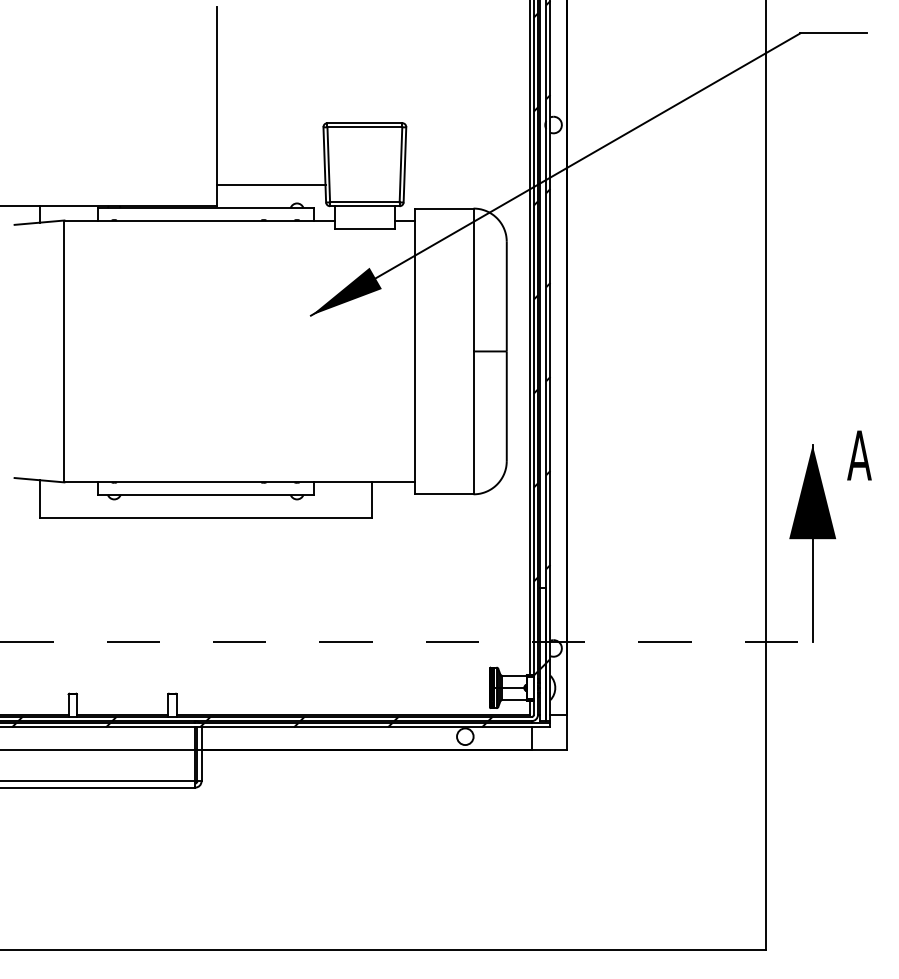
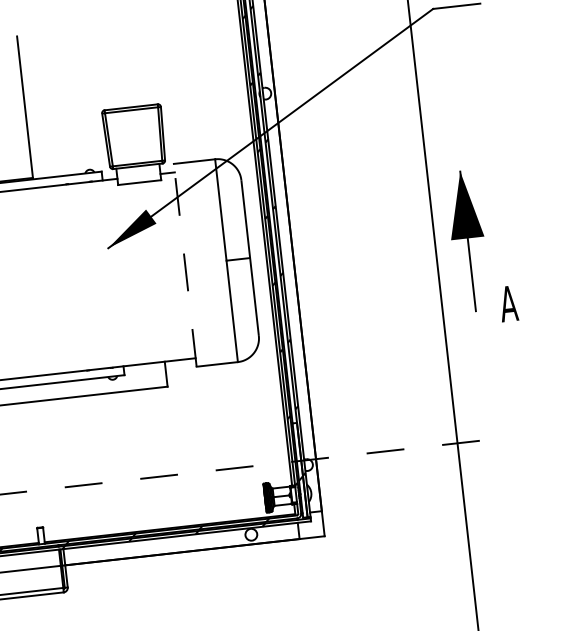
line: (271, 185) -> (69, 159), removed
line: (415, 351) -> (185, 265), solid -> dashed
part: (812, 543) -> (467, 241), moved

